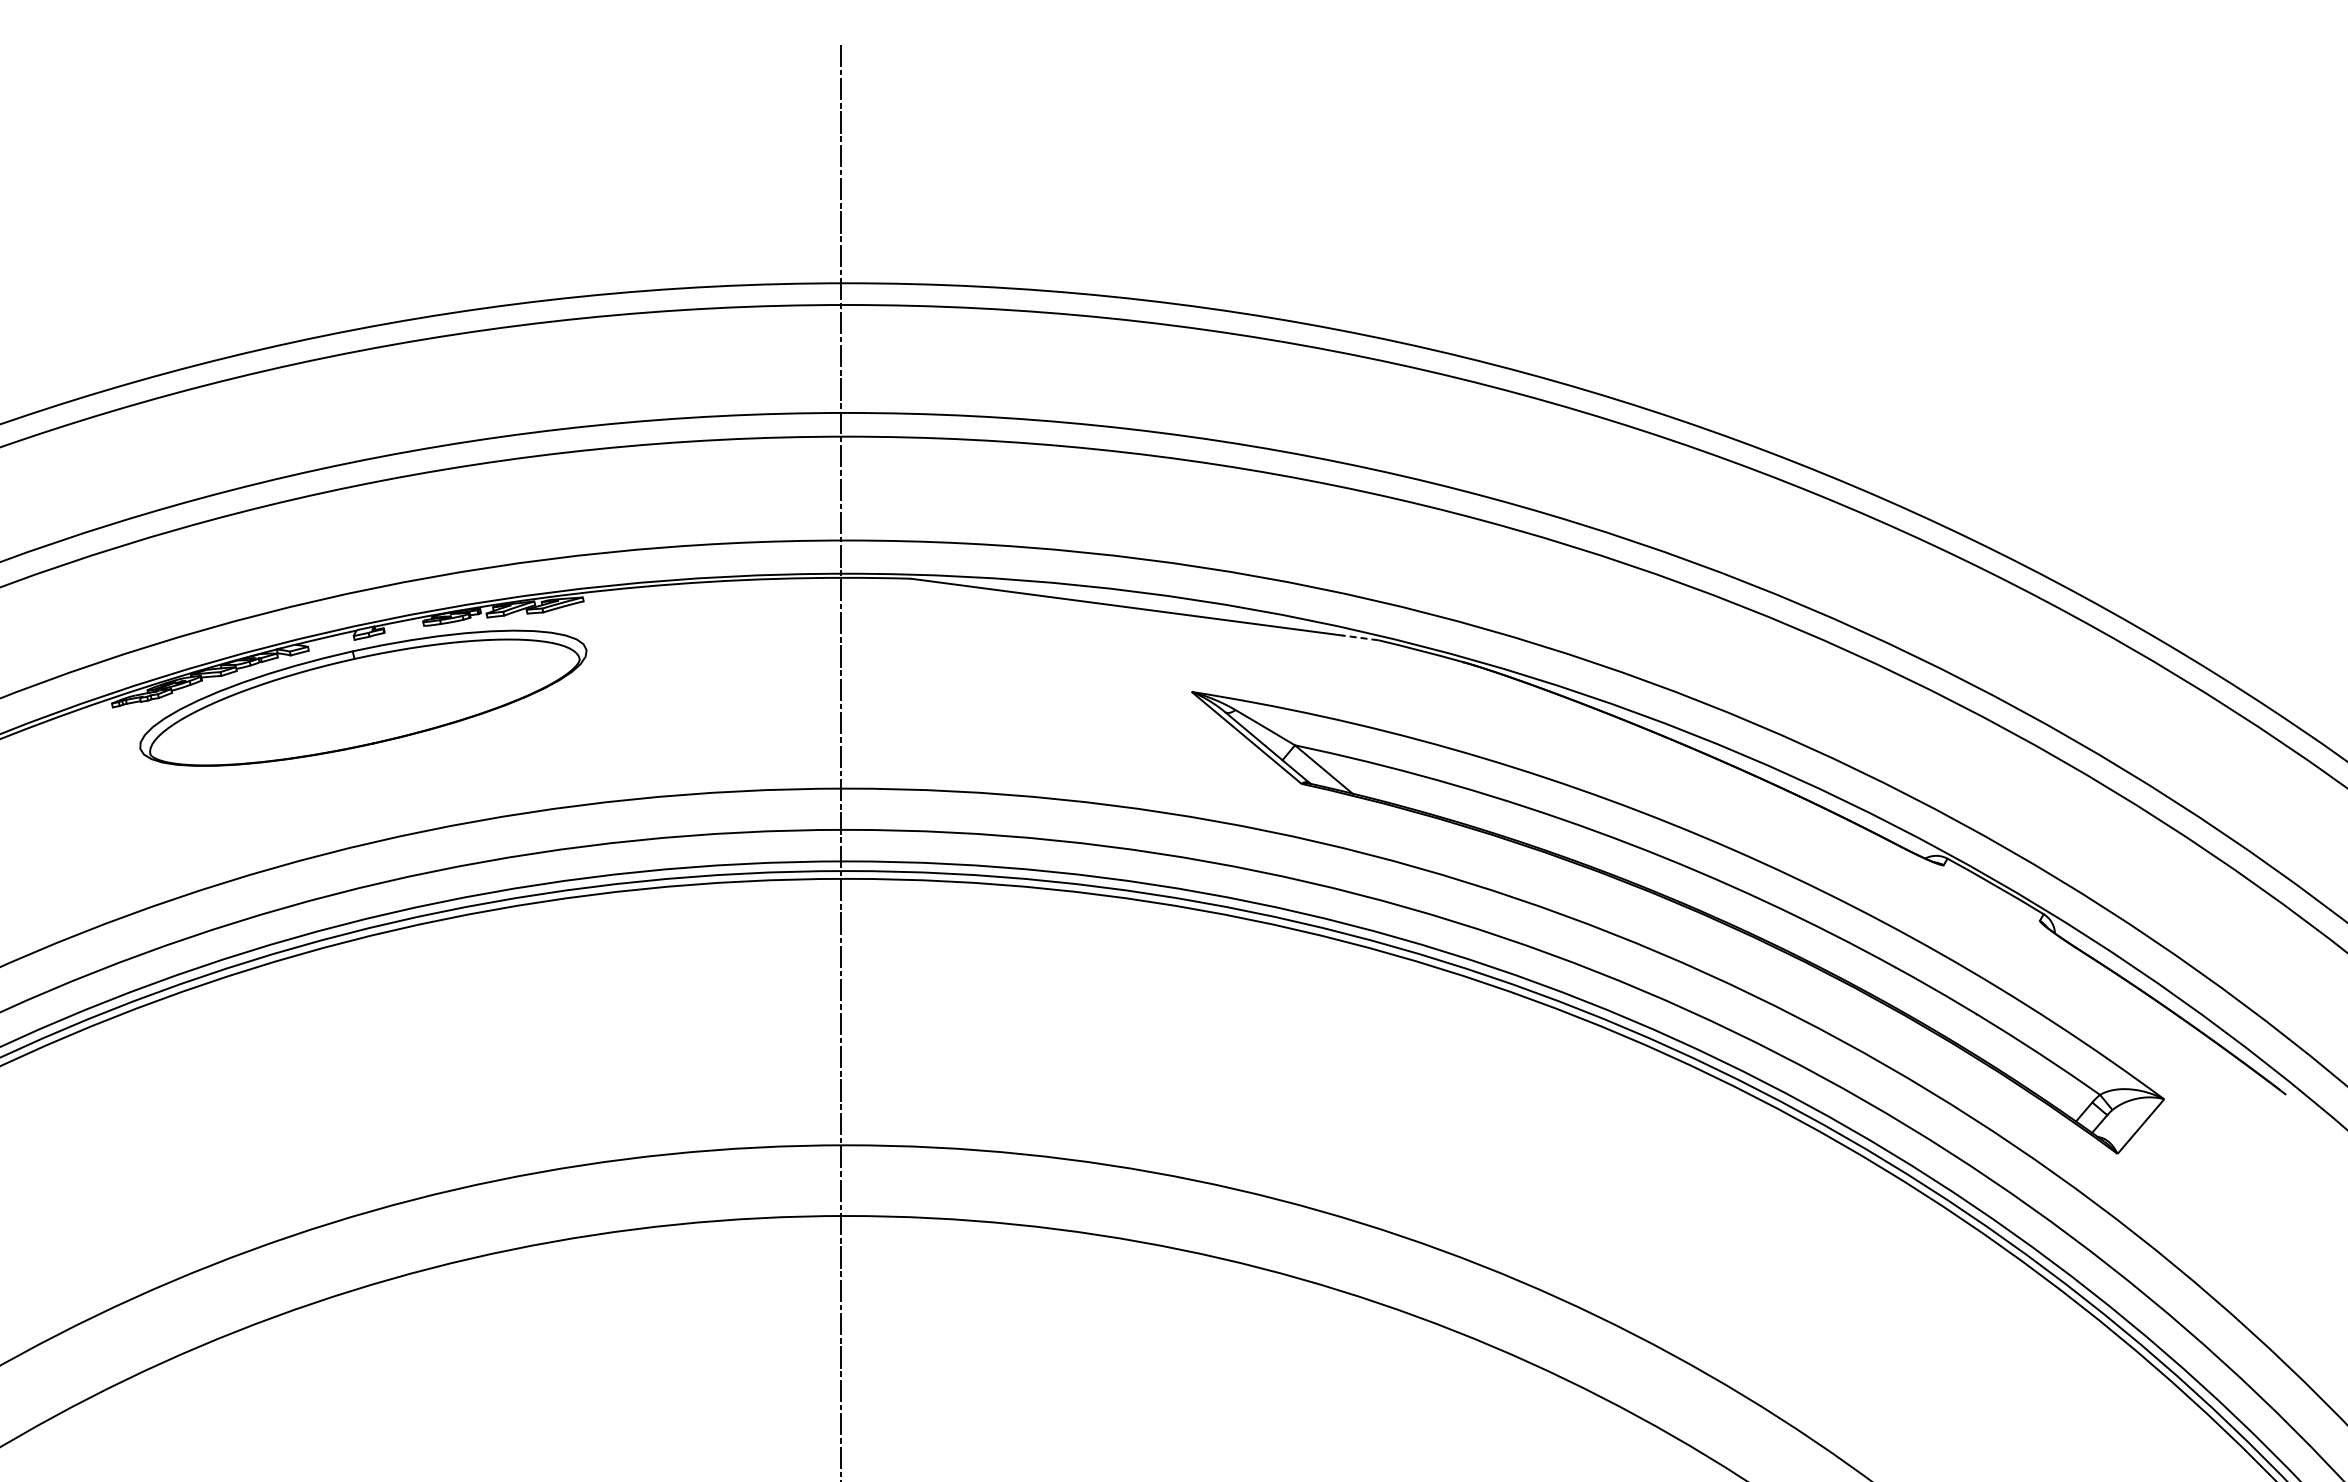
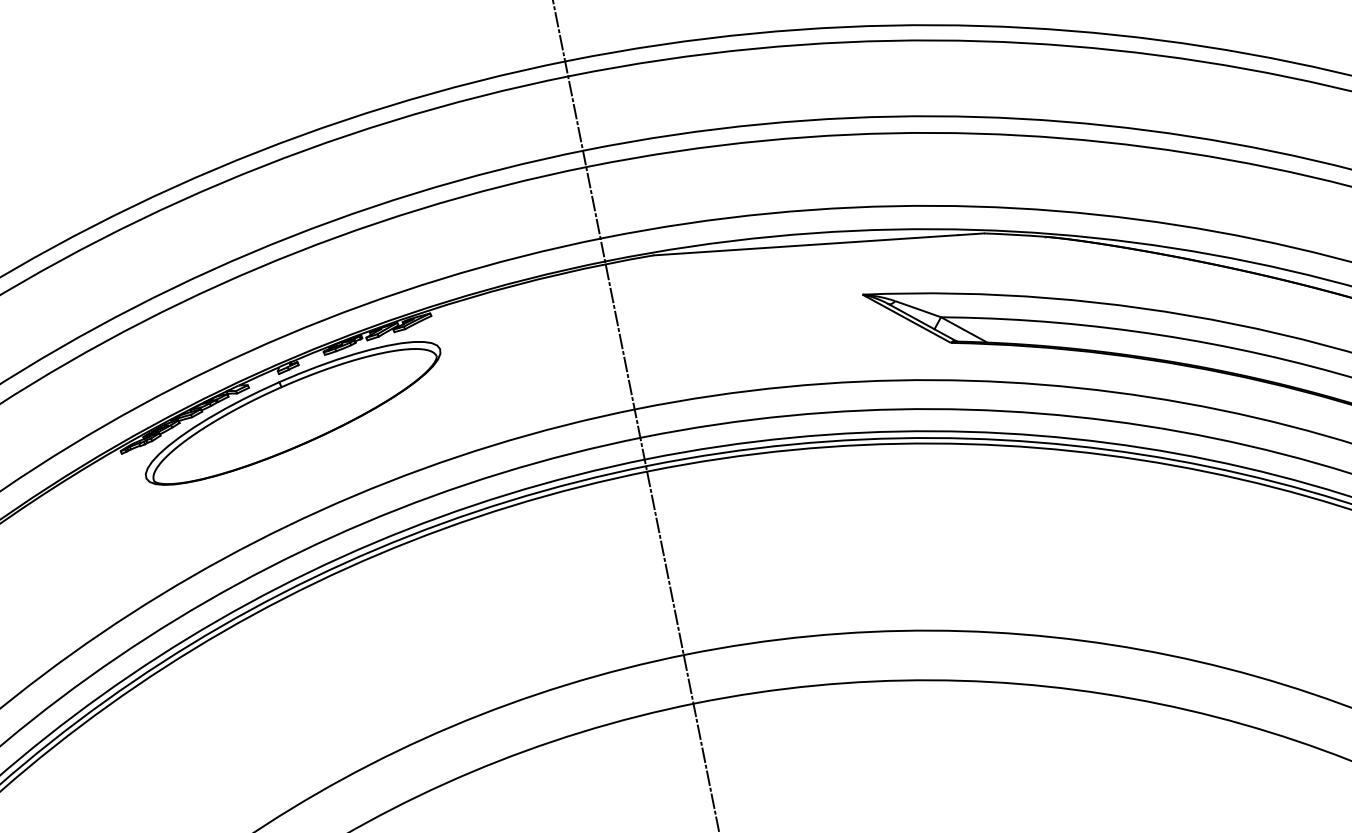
line: (1359, 637) -> (970, 234), dashed -> solid

